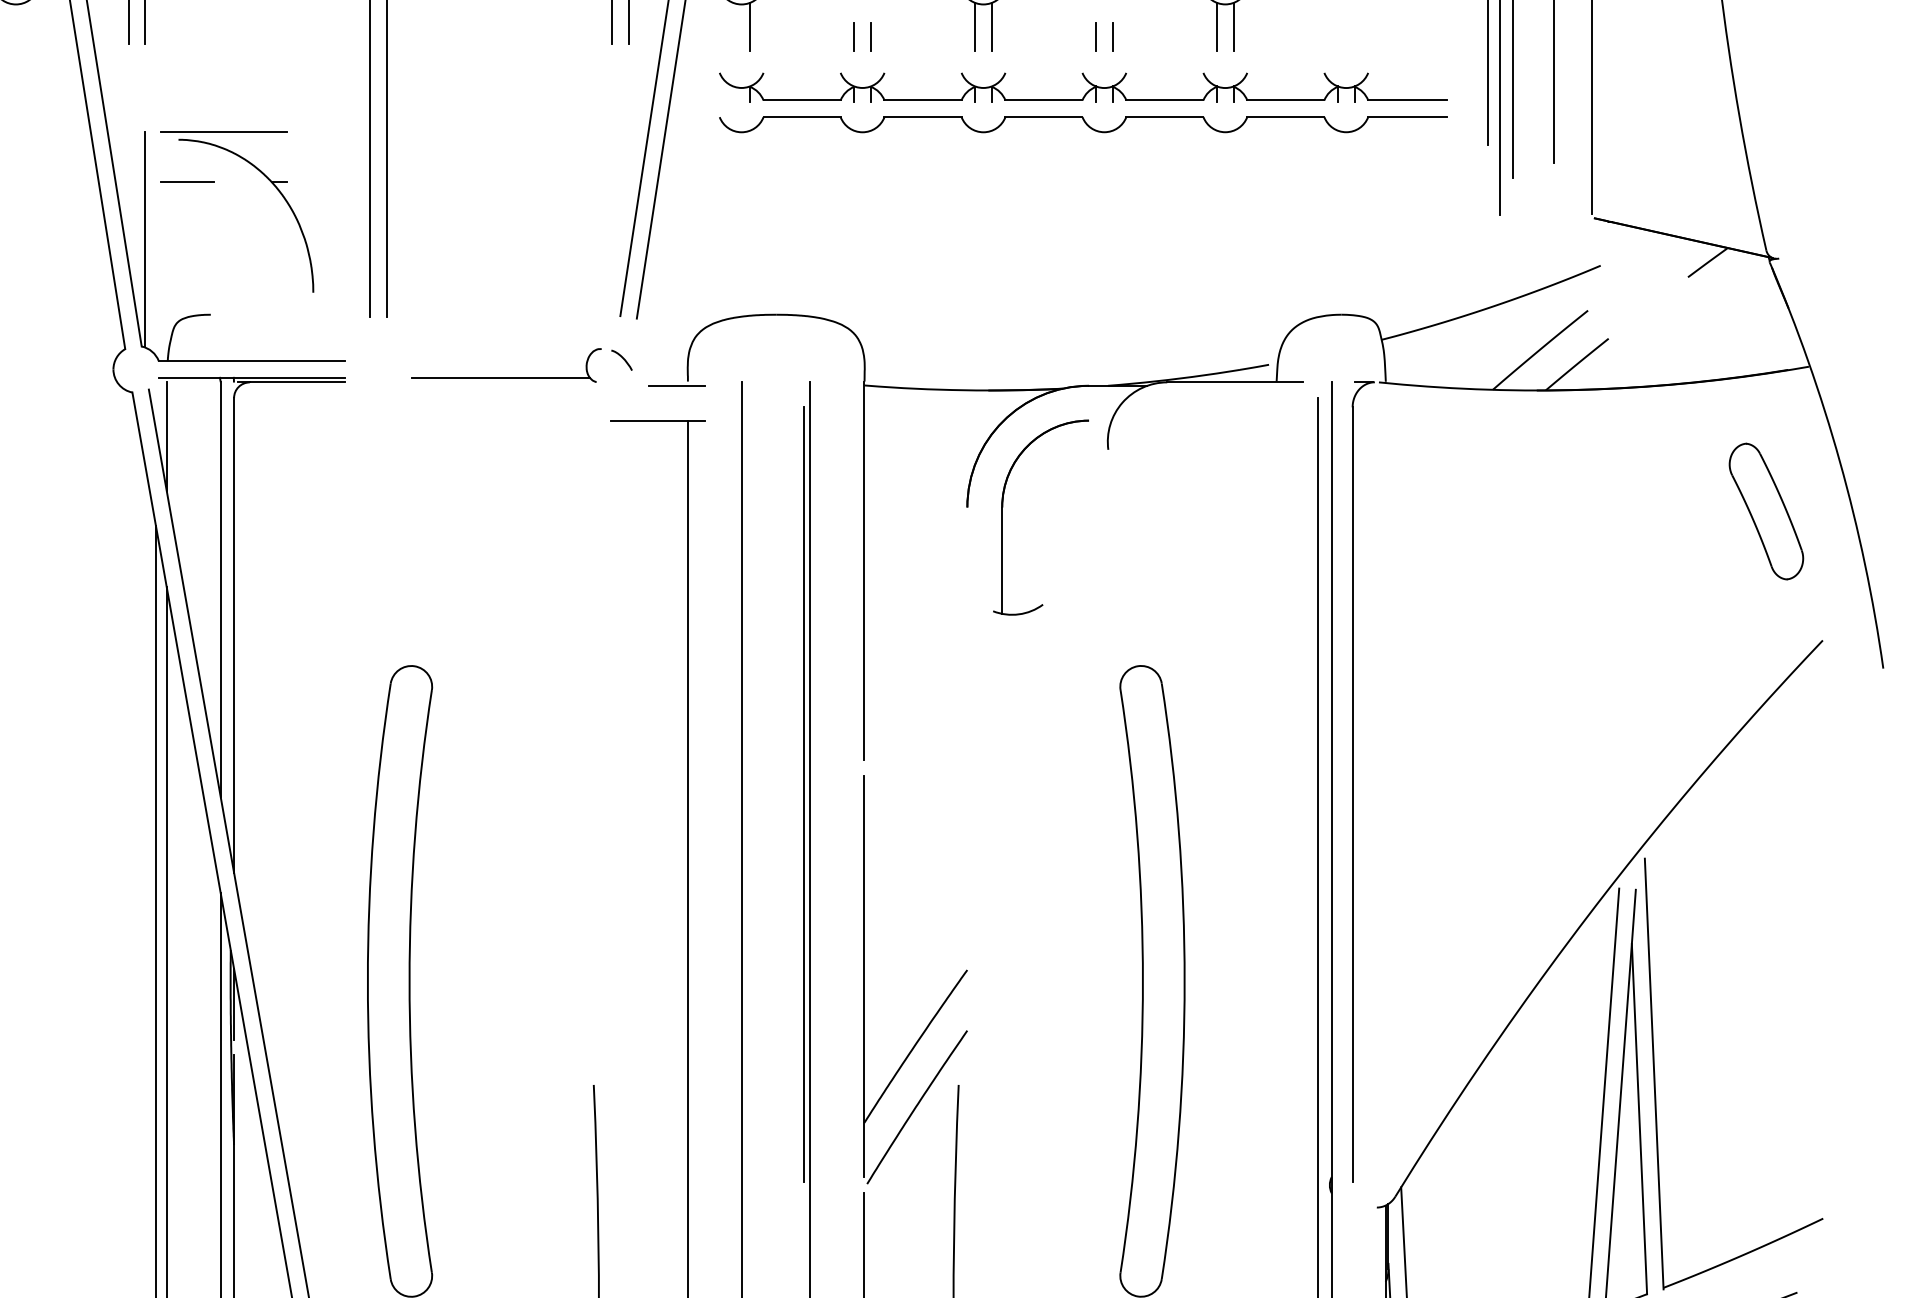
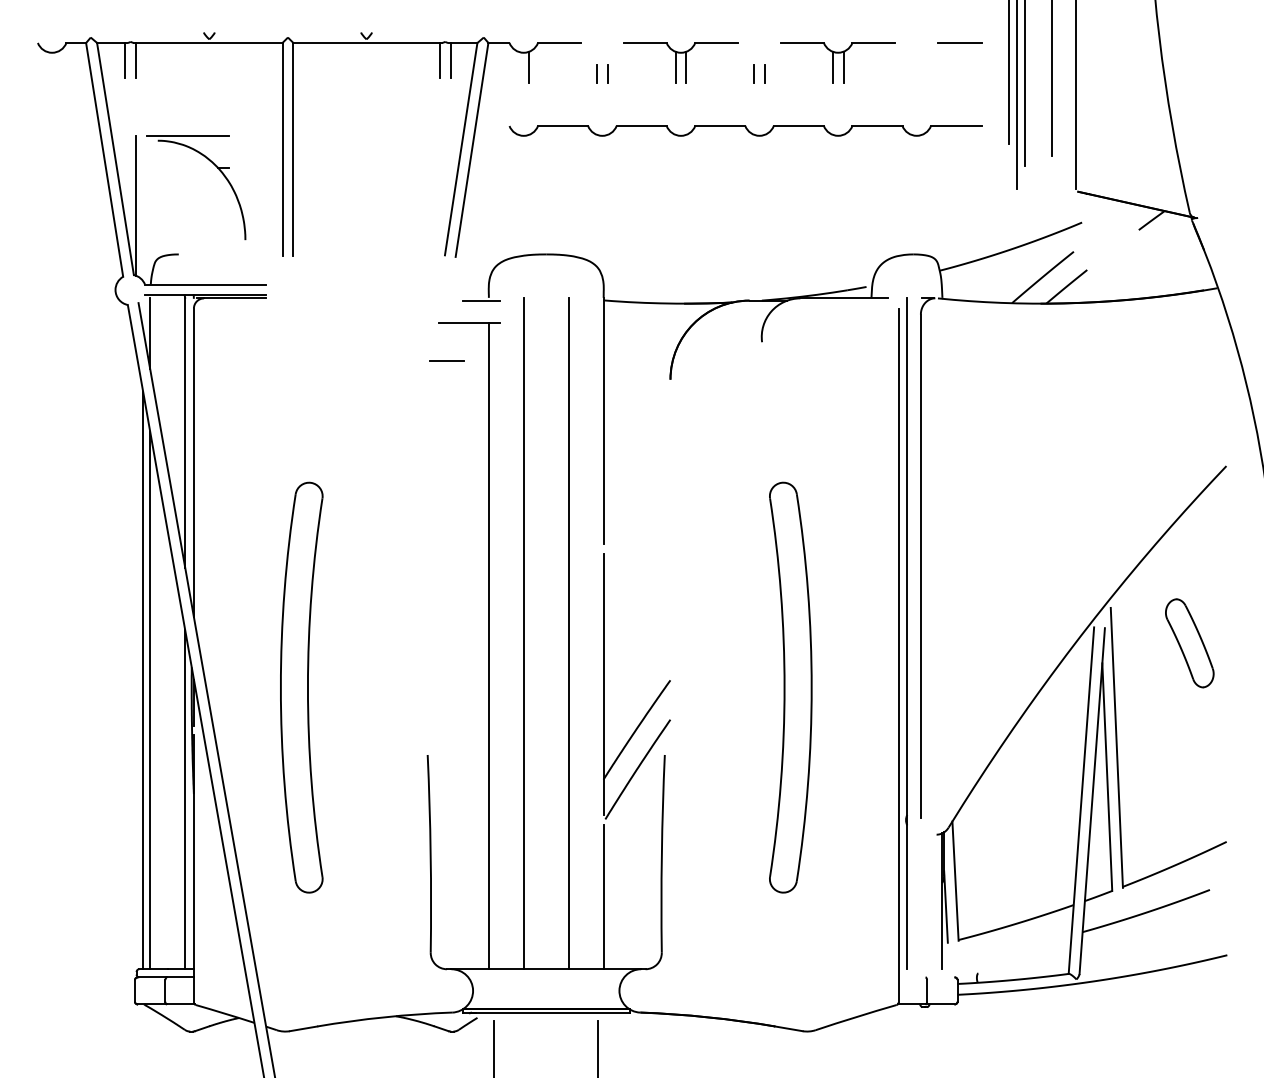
part: (1082, 87) -> (745, 106), removed
line: (187, 180) -> (446, 360), moved
part: (522, 376) -> (381, 294), removed
part: (1004, 507) -> (694, 379), removed
part: (1765, 511) -> (1189, 643), moved
line: (804, 794) -> (564, 566), removed

